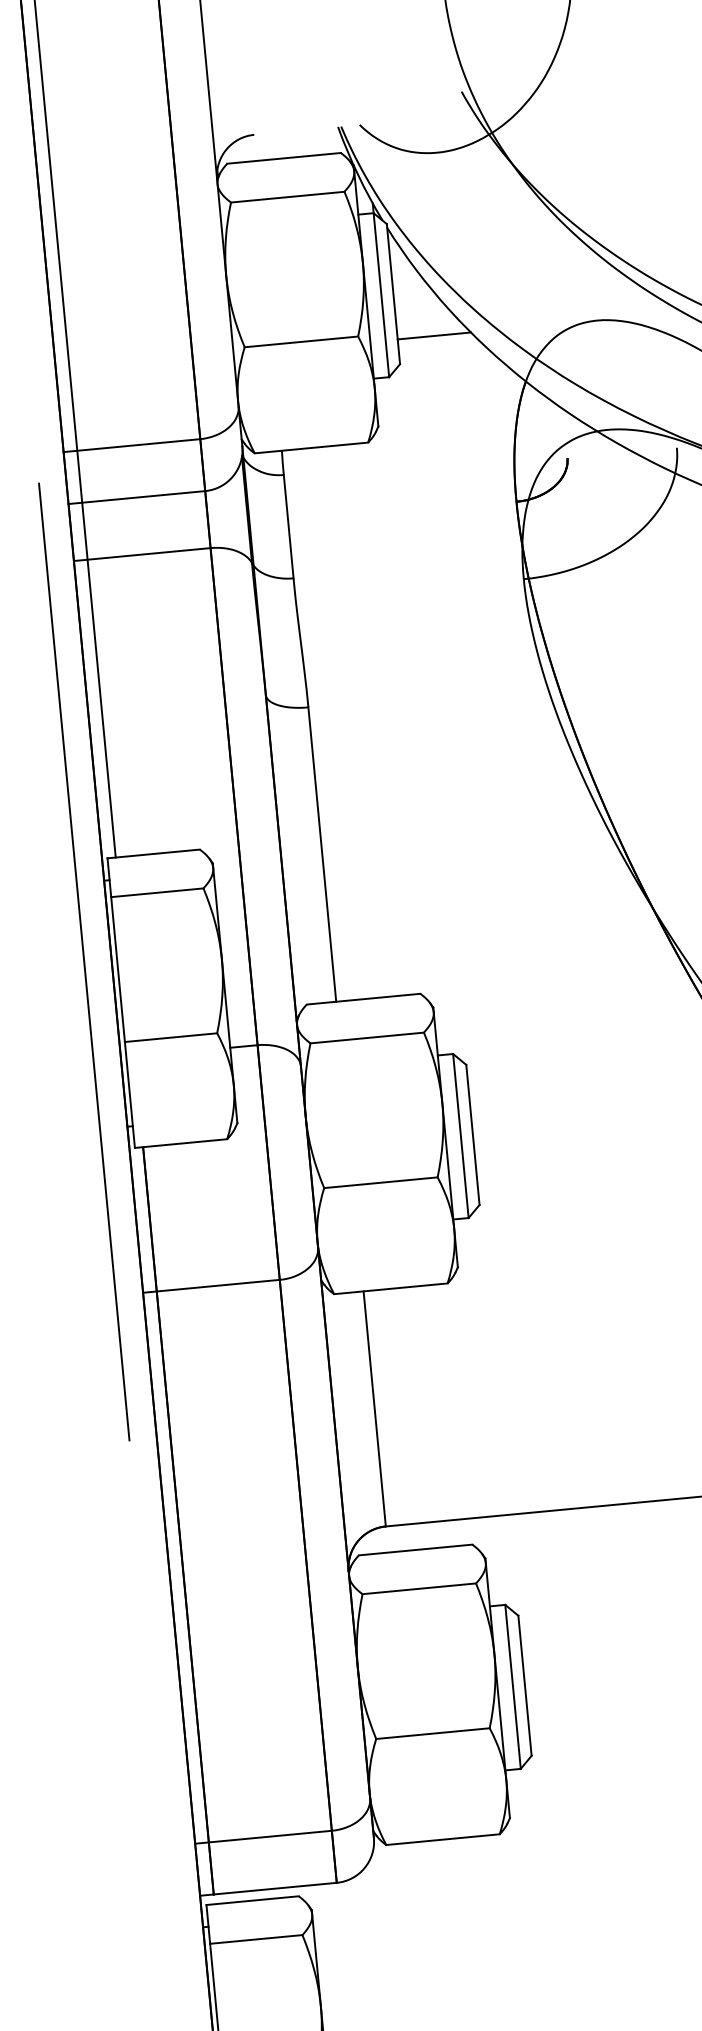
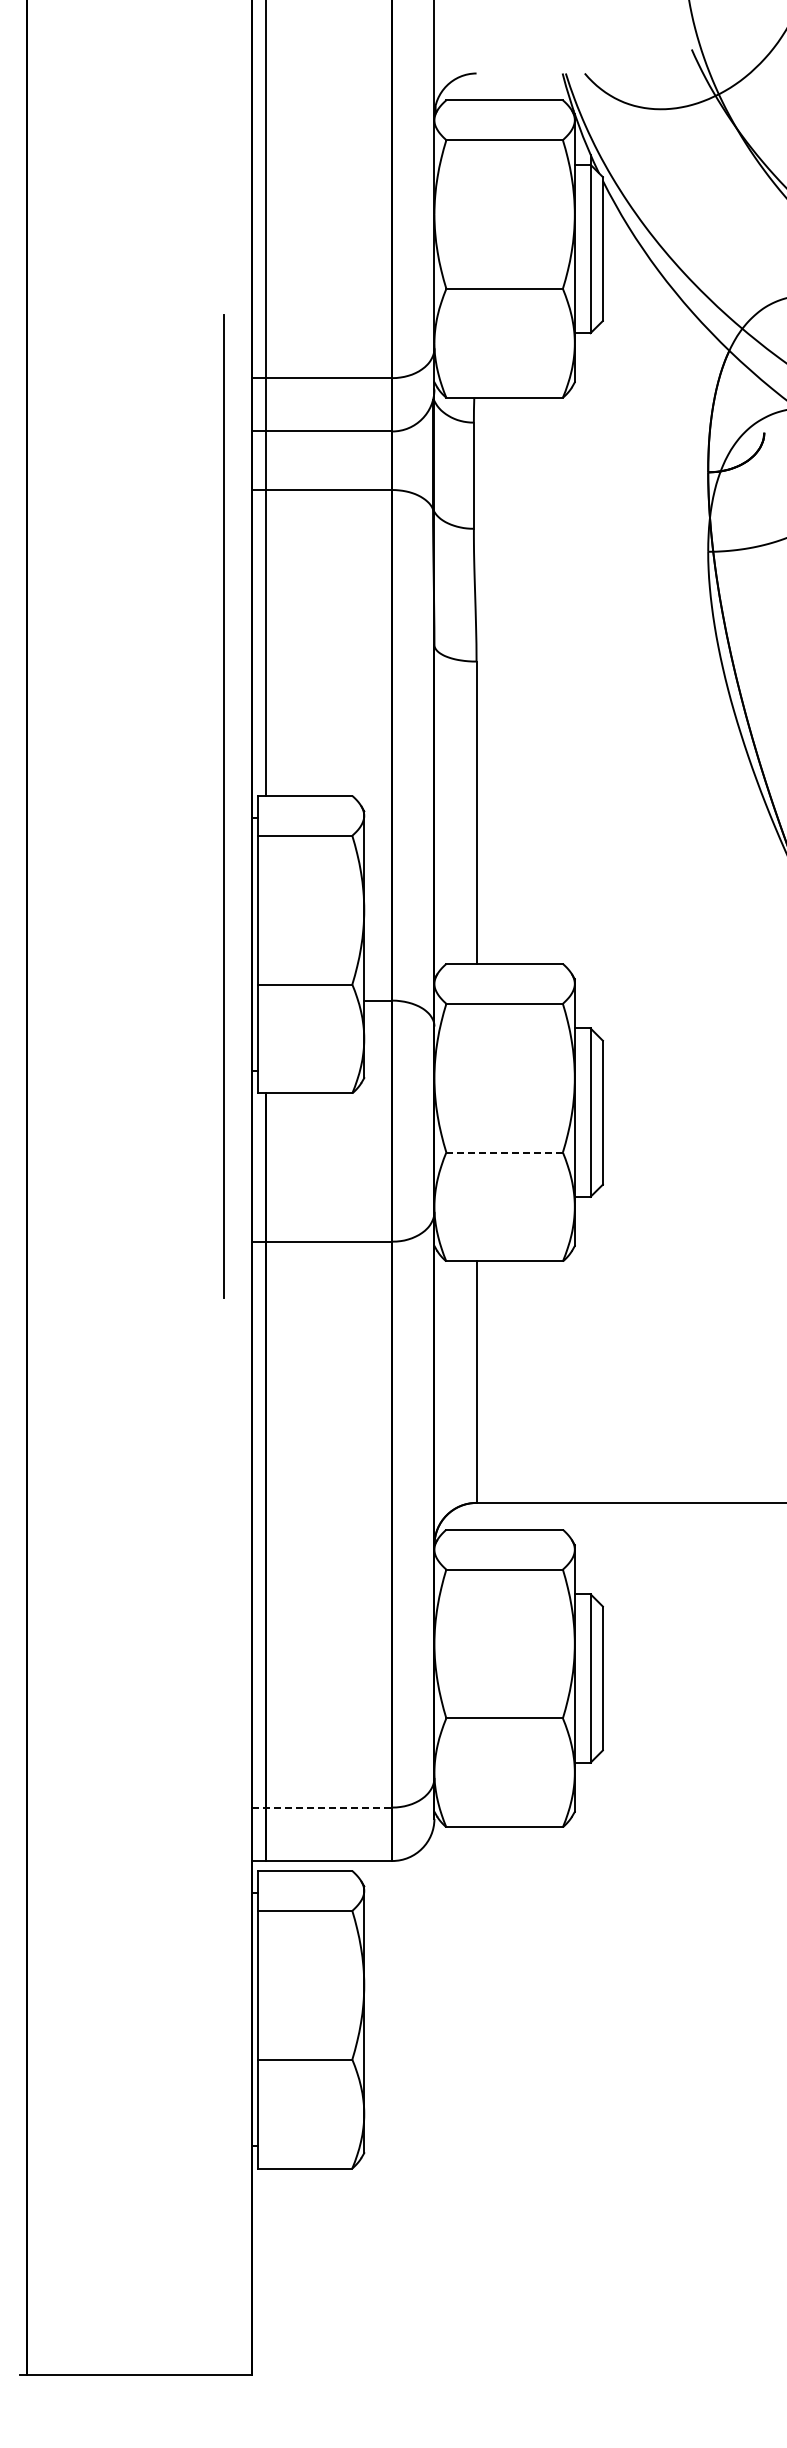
line: (434, 335) -> (640, 295), removed
line: (83, 962) -> (223, 806), moved
line: (381, 1182) -> (505, 1152), solid -> dashed
line: (263, 1837) -> (322, 1807), solid -> dashed

